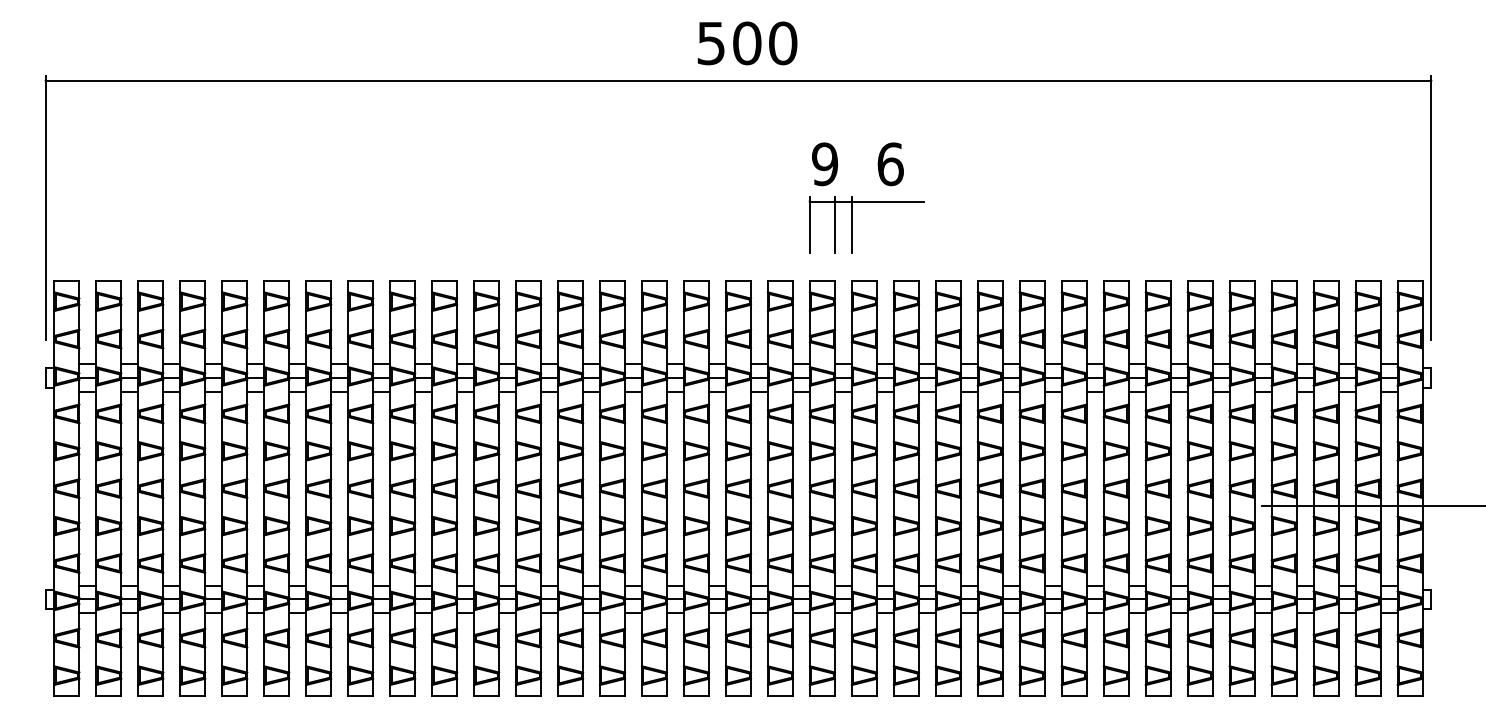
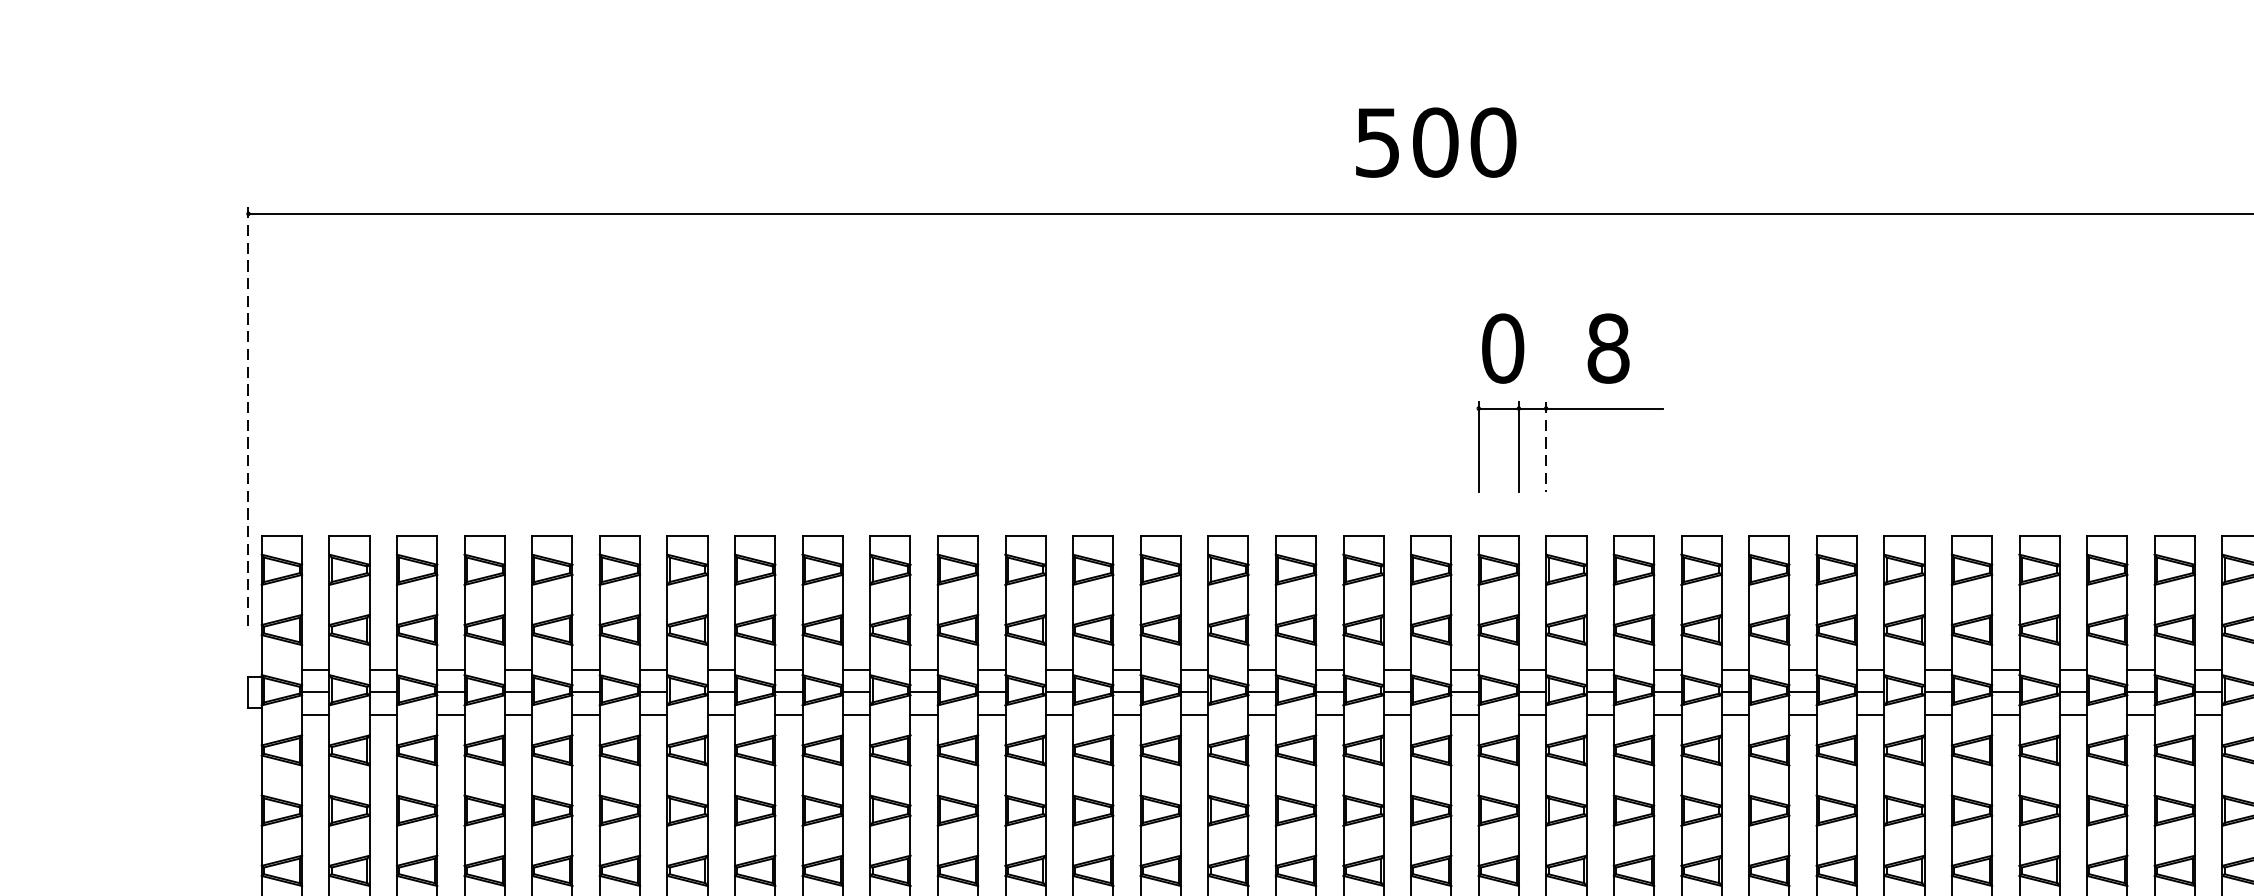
text: (747, 43) -> (1436, 142), moved
text: (825, 164) -> (1503, 348), 9 -> 0
text: (890, 164) -> (1608, 348), 6 -> 8
line: (45, 208) -> (247, 419), solid -> dashed
line: (851, 225) -> (1545, 447), solid -> dashed

